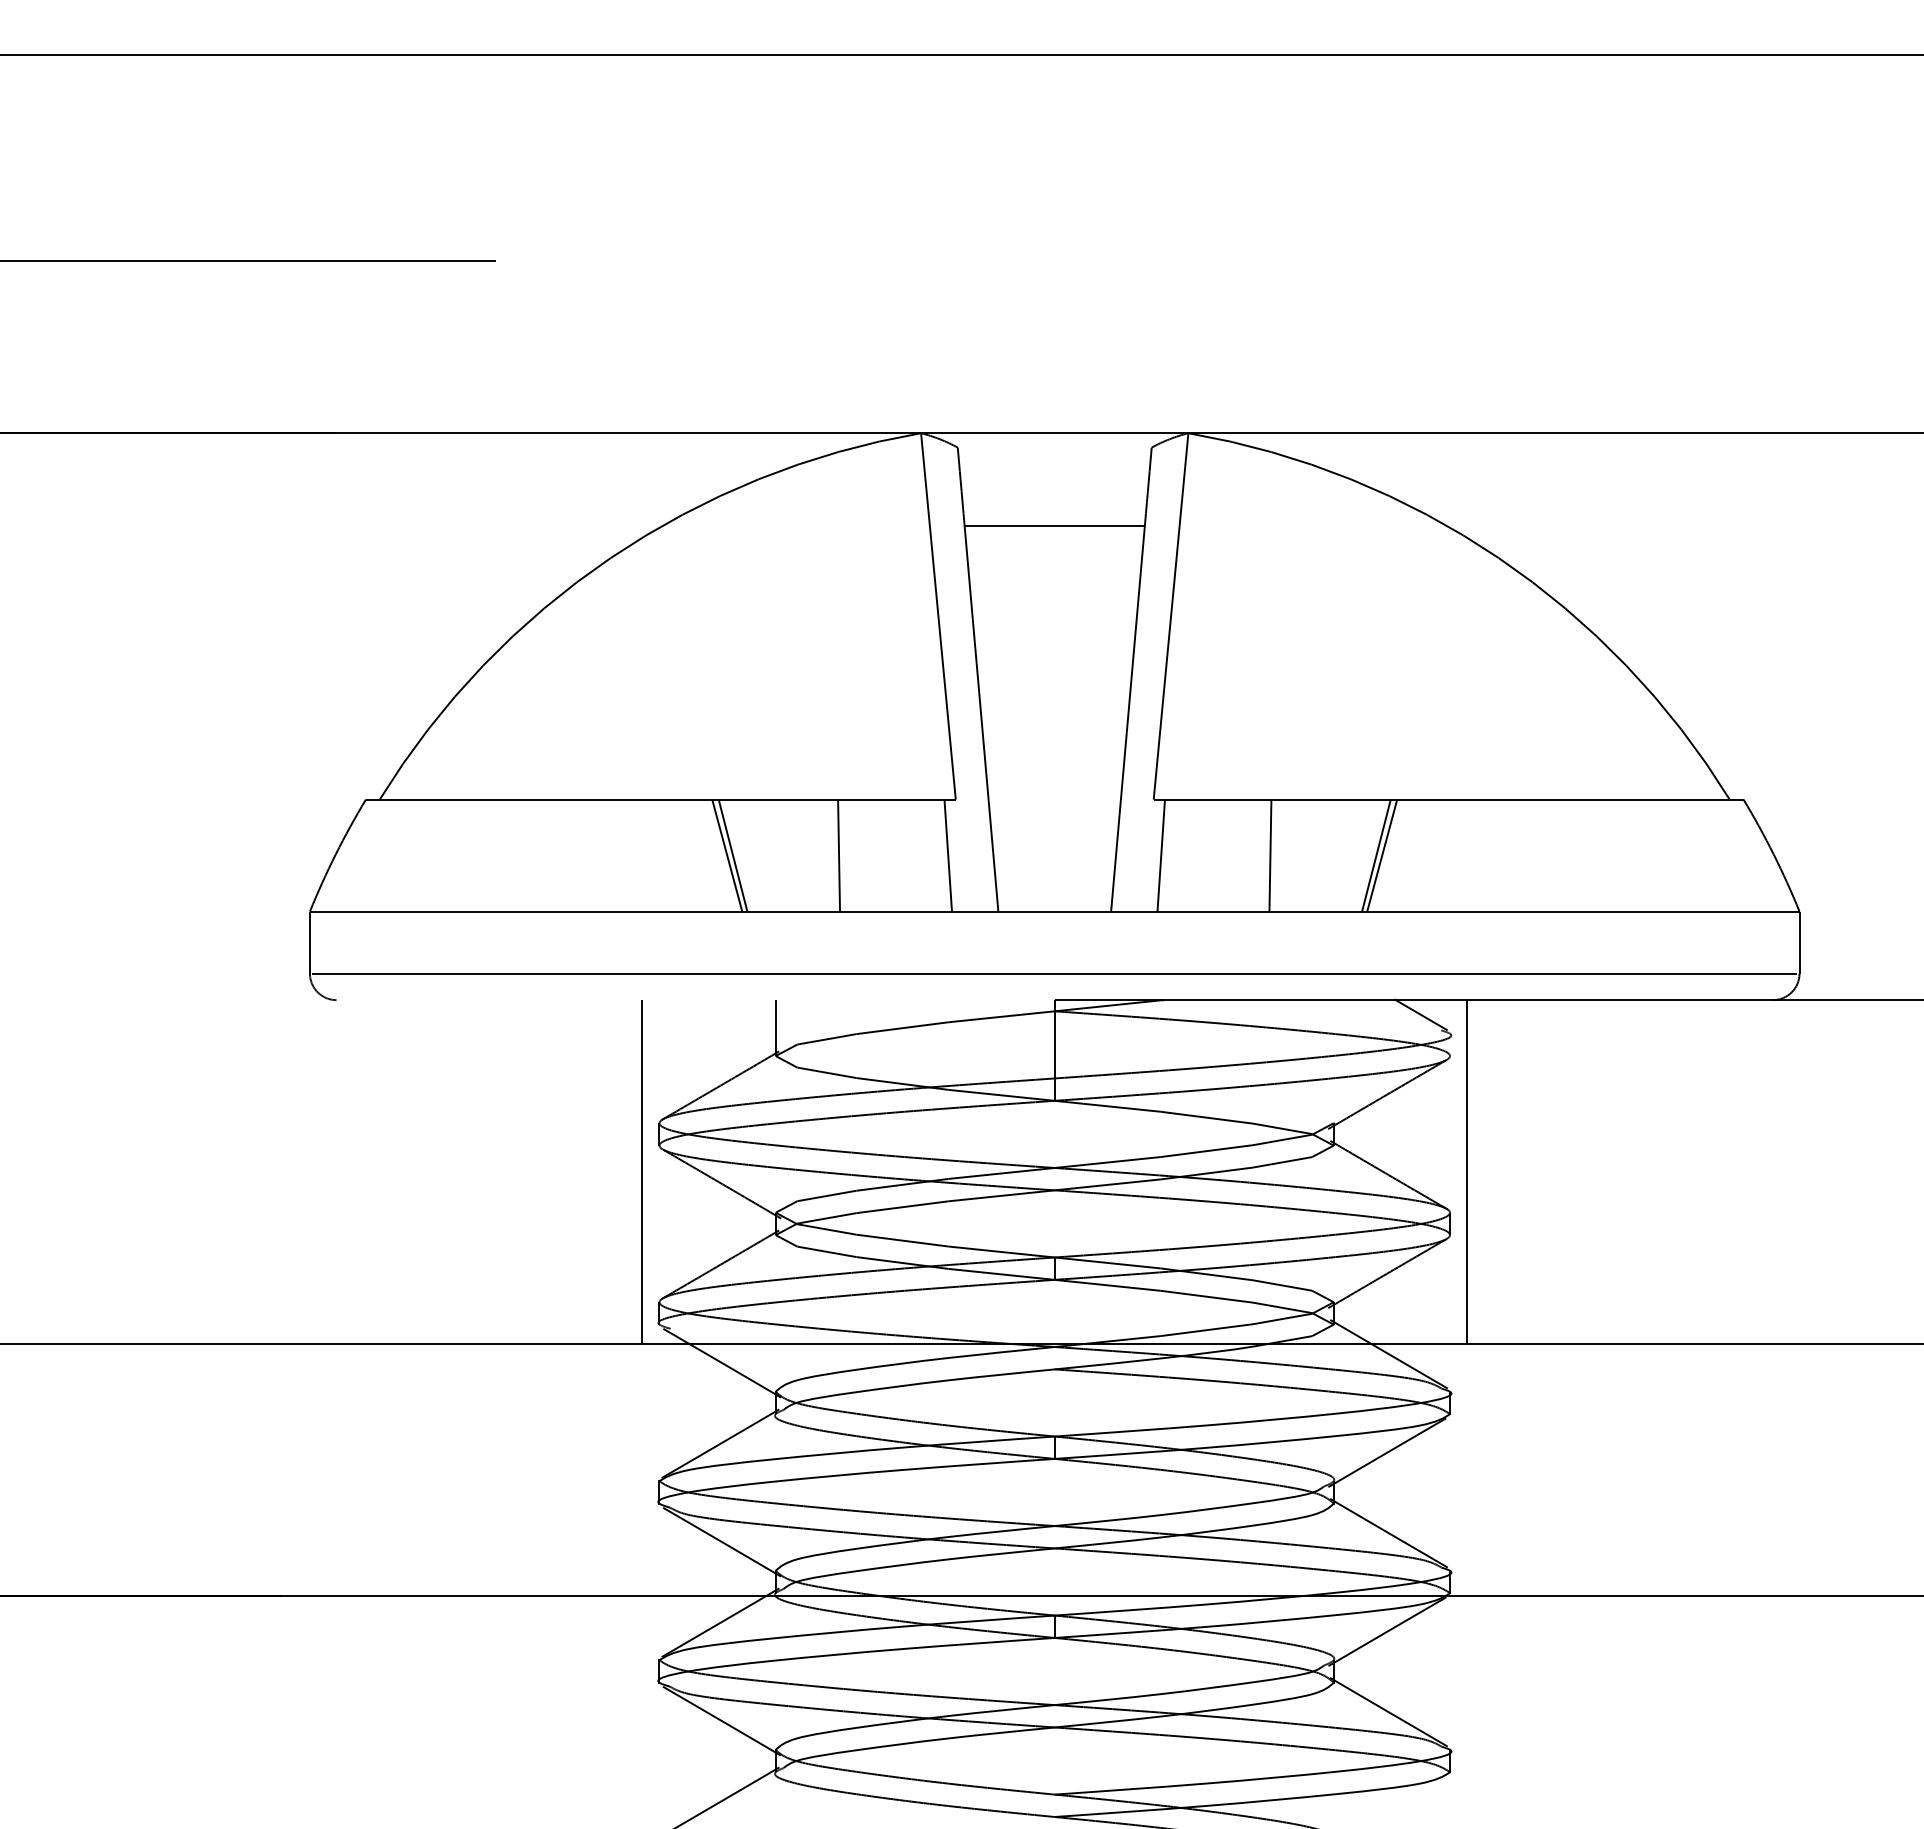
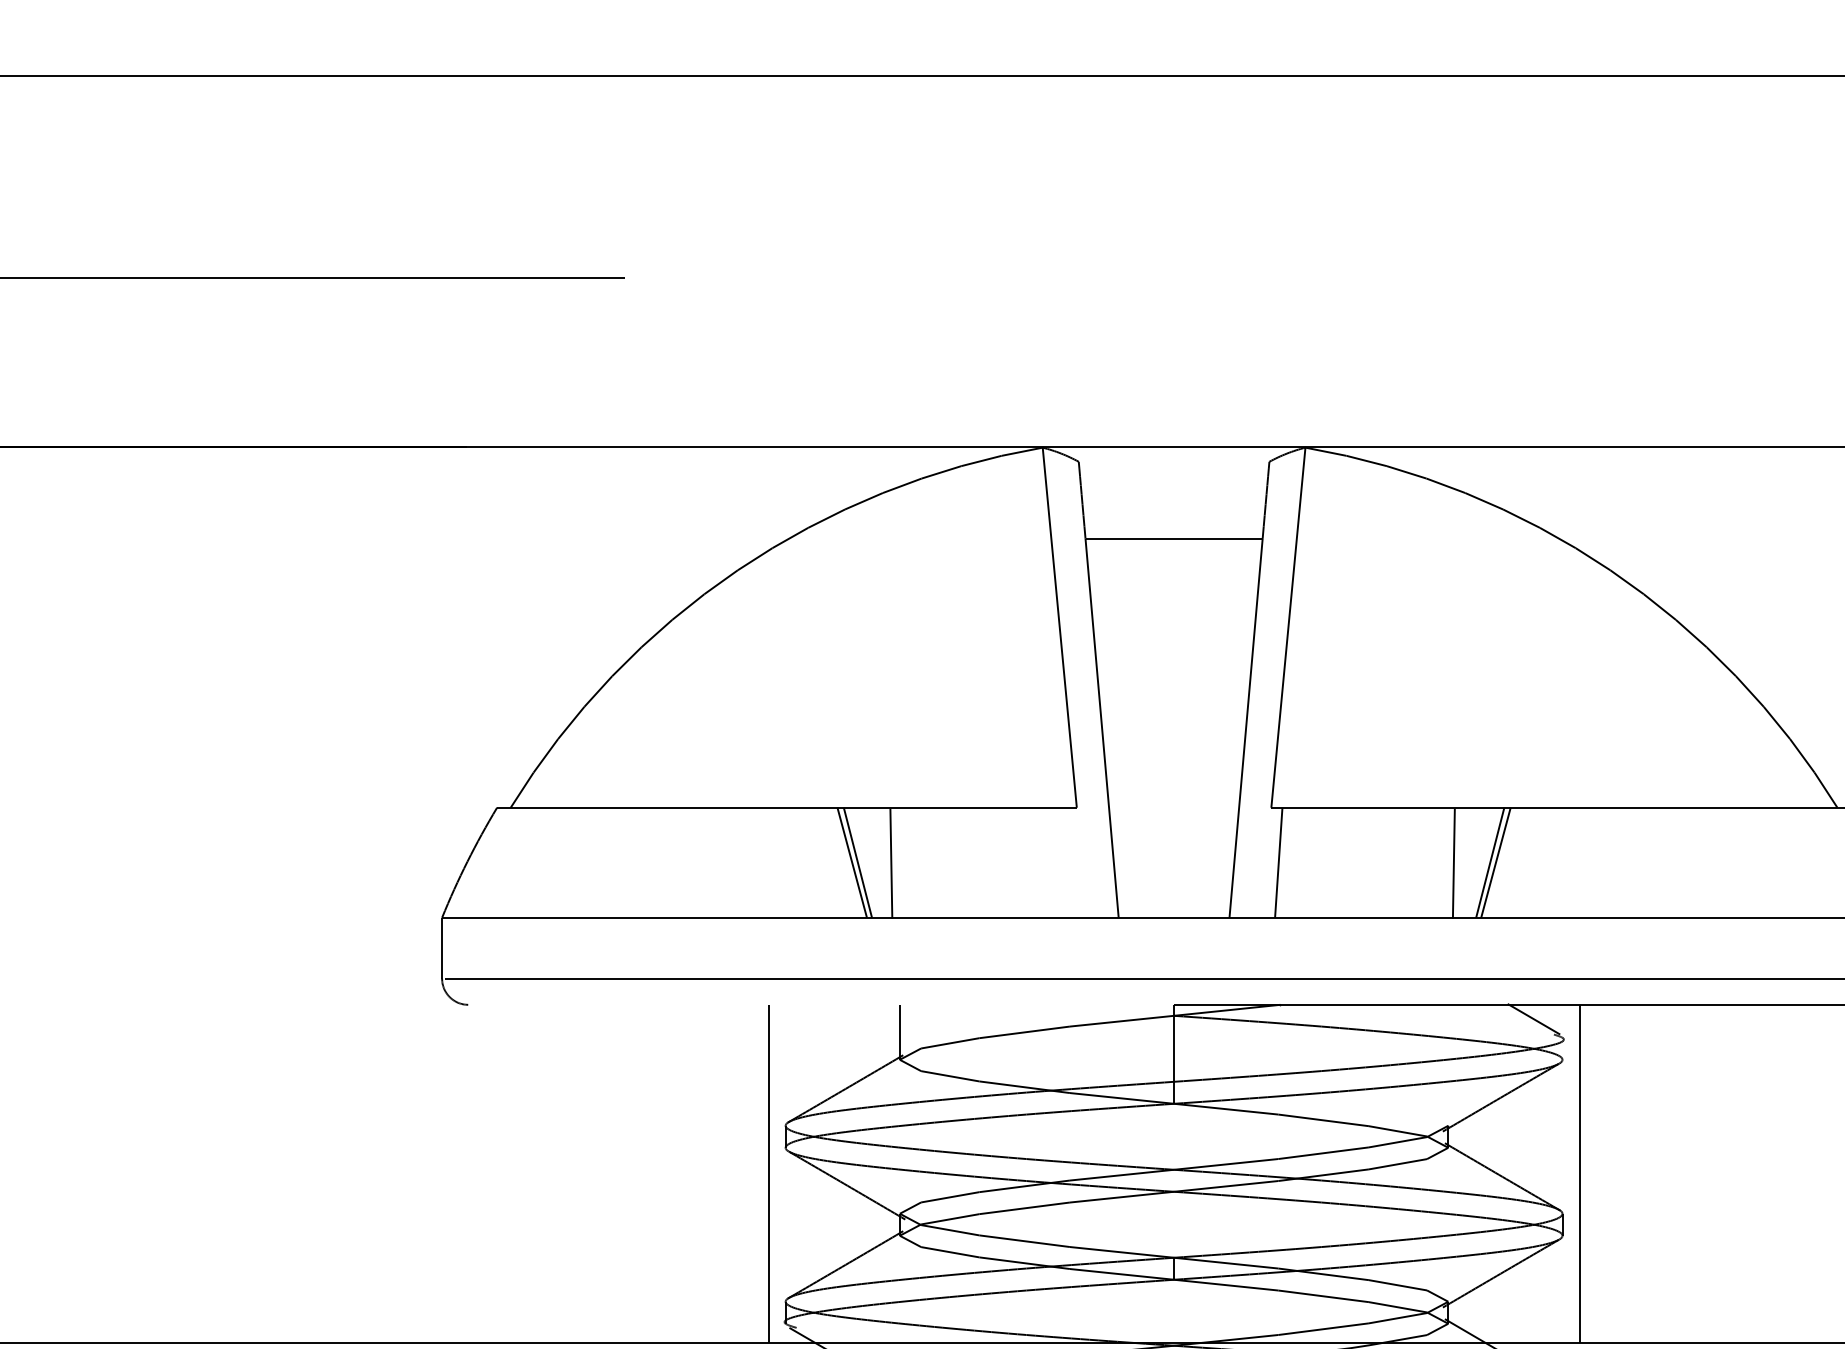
line: (839, 855) -> (891, 863), moved
line: (948, 855) -> (1069, 862), removed
line: (1270, 855) -> (1453, 863), moved

